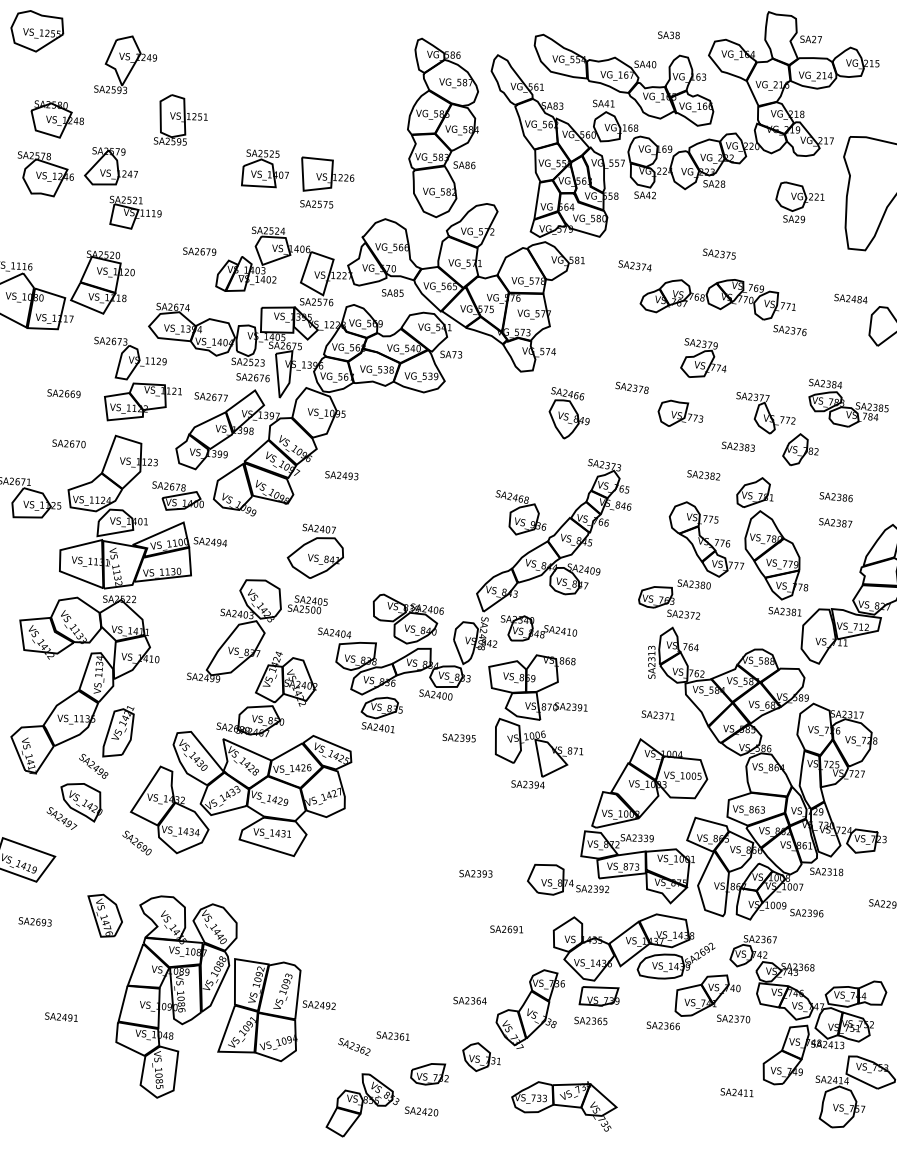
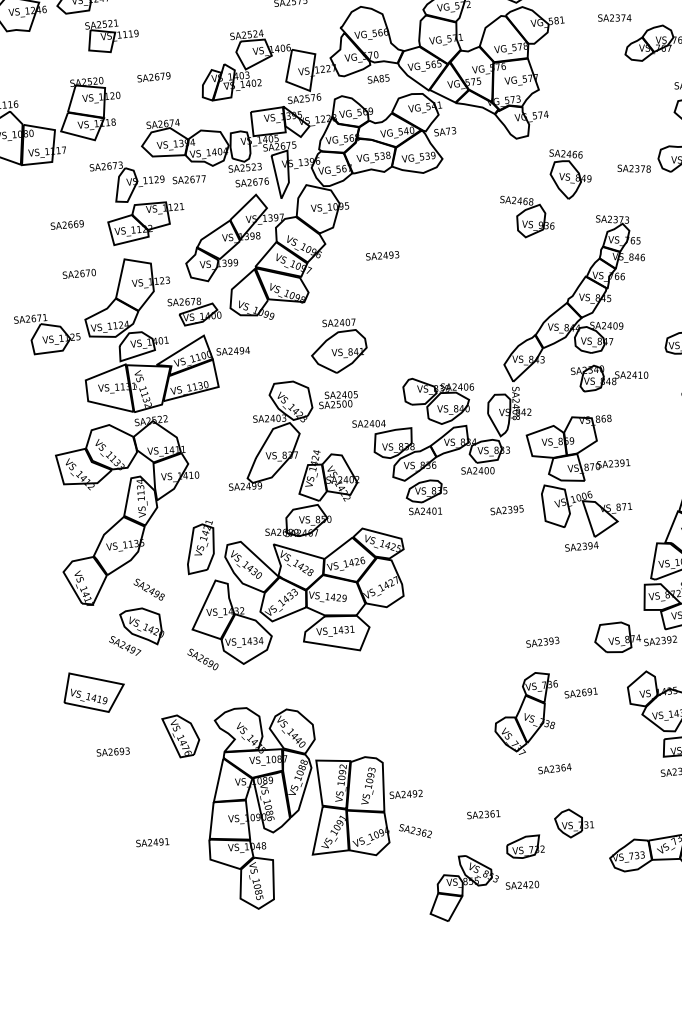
text: (199, 251) -> (153, 77), moved
text: (631, 387) -> (633, 168), moved
text: (210, 396) -> (188, 179), moved
text: (341, 475) -> (382, 255), moved
part: (520, 512) -> (526, 214), moved
part: (538, 628) -> (609, 375), moved
part: (118, 731) -> (200, 547), moved
part: (529, 1008) -> (526, 712), moved
text: (354, 1046) -> (415, 830), moved

